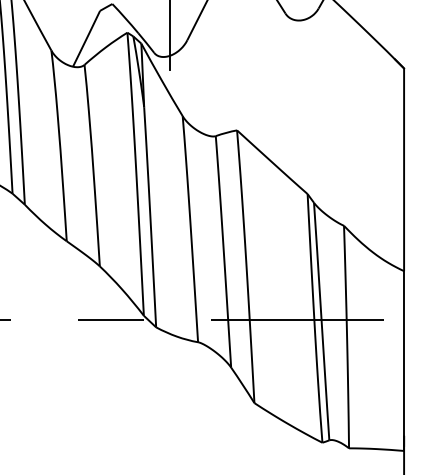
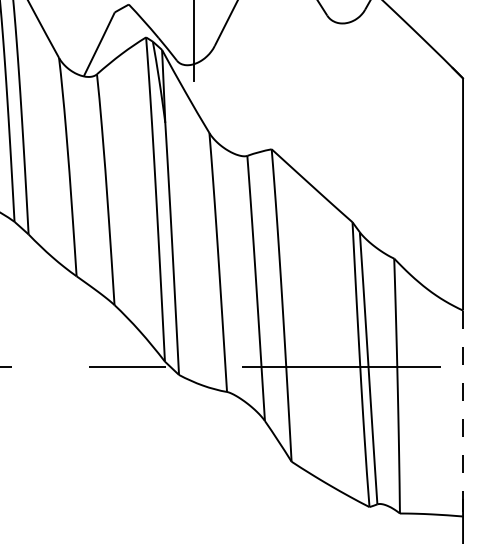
line: (404, 361) -> (463, 414), solid -> dashed

